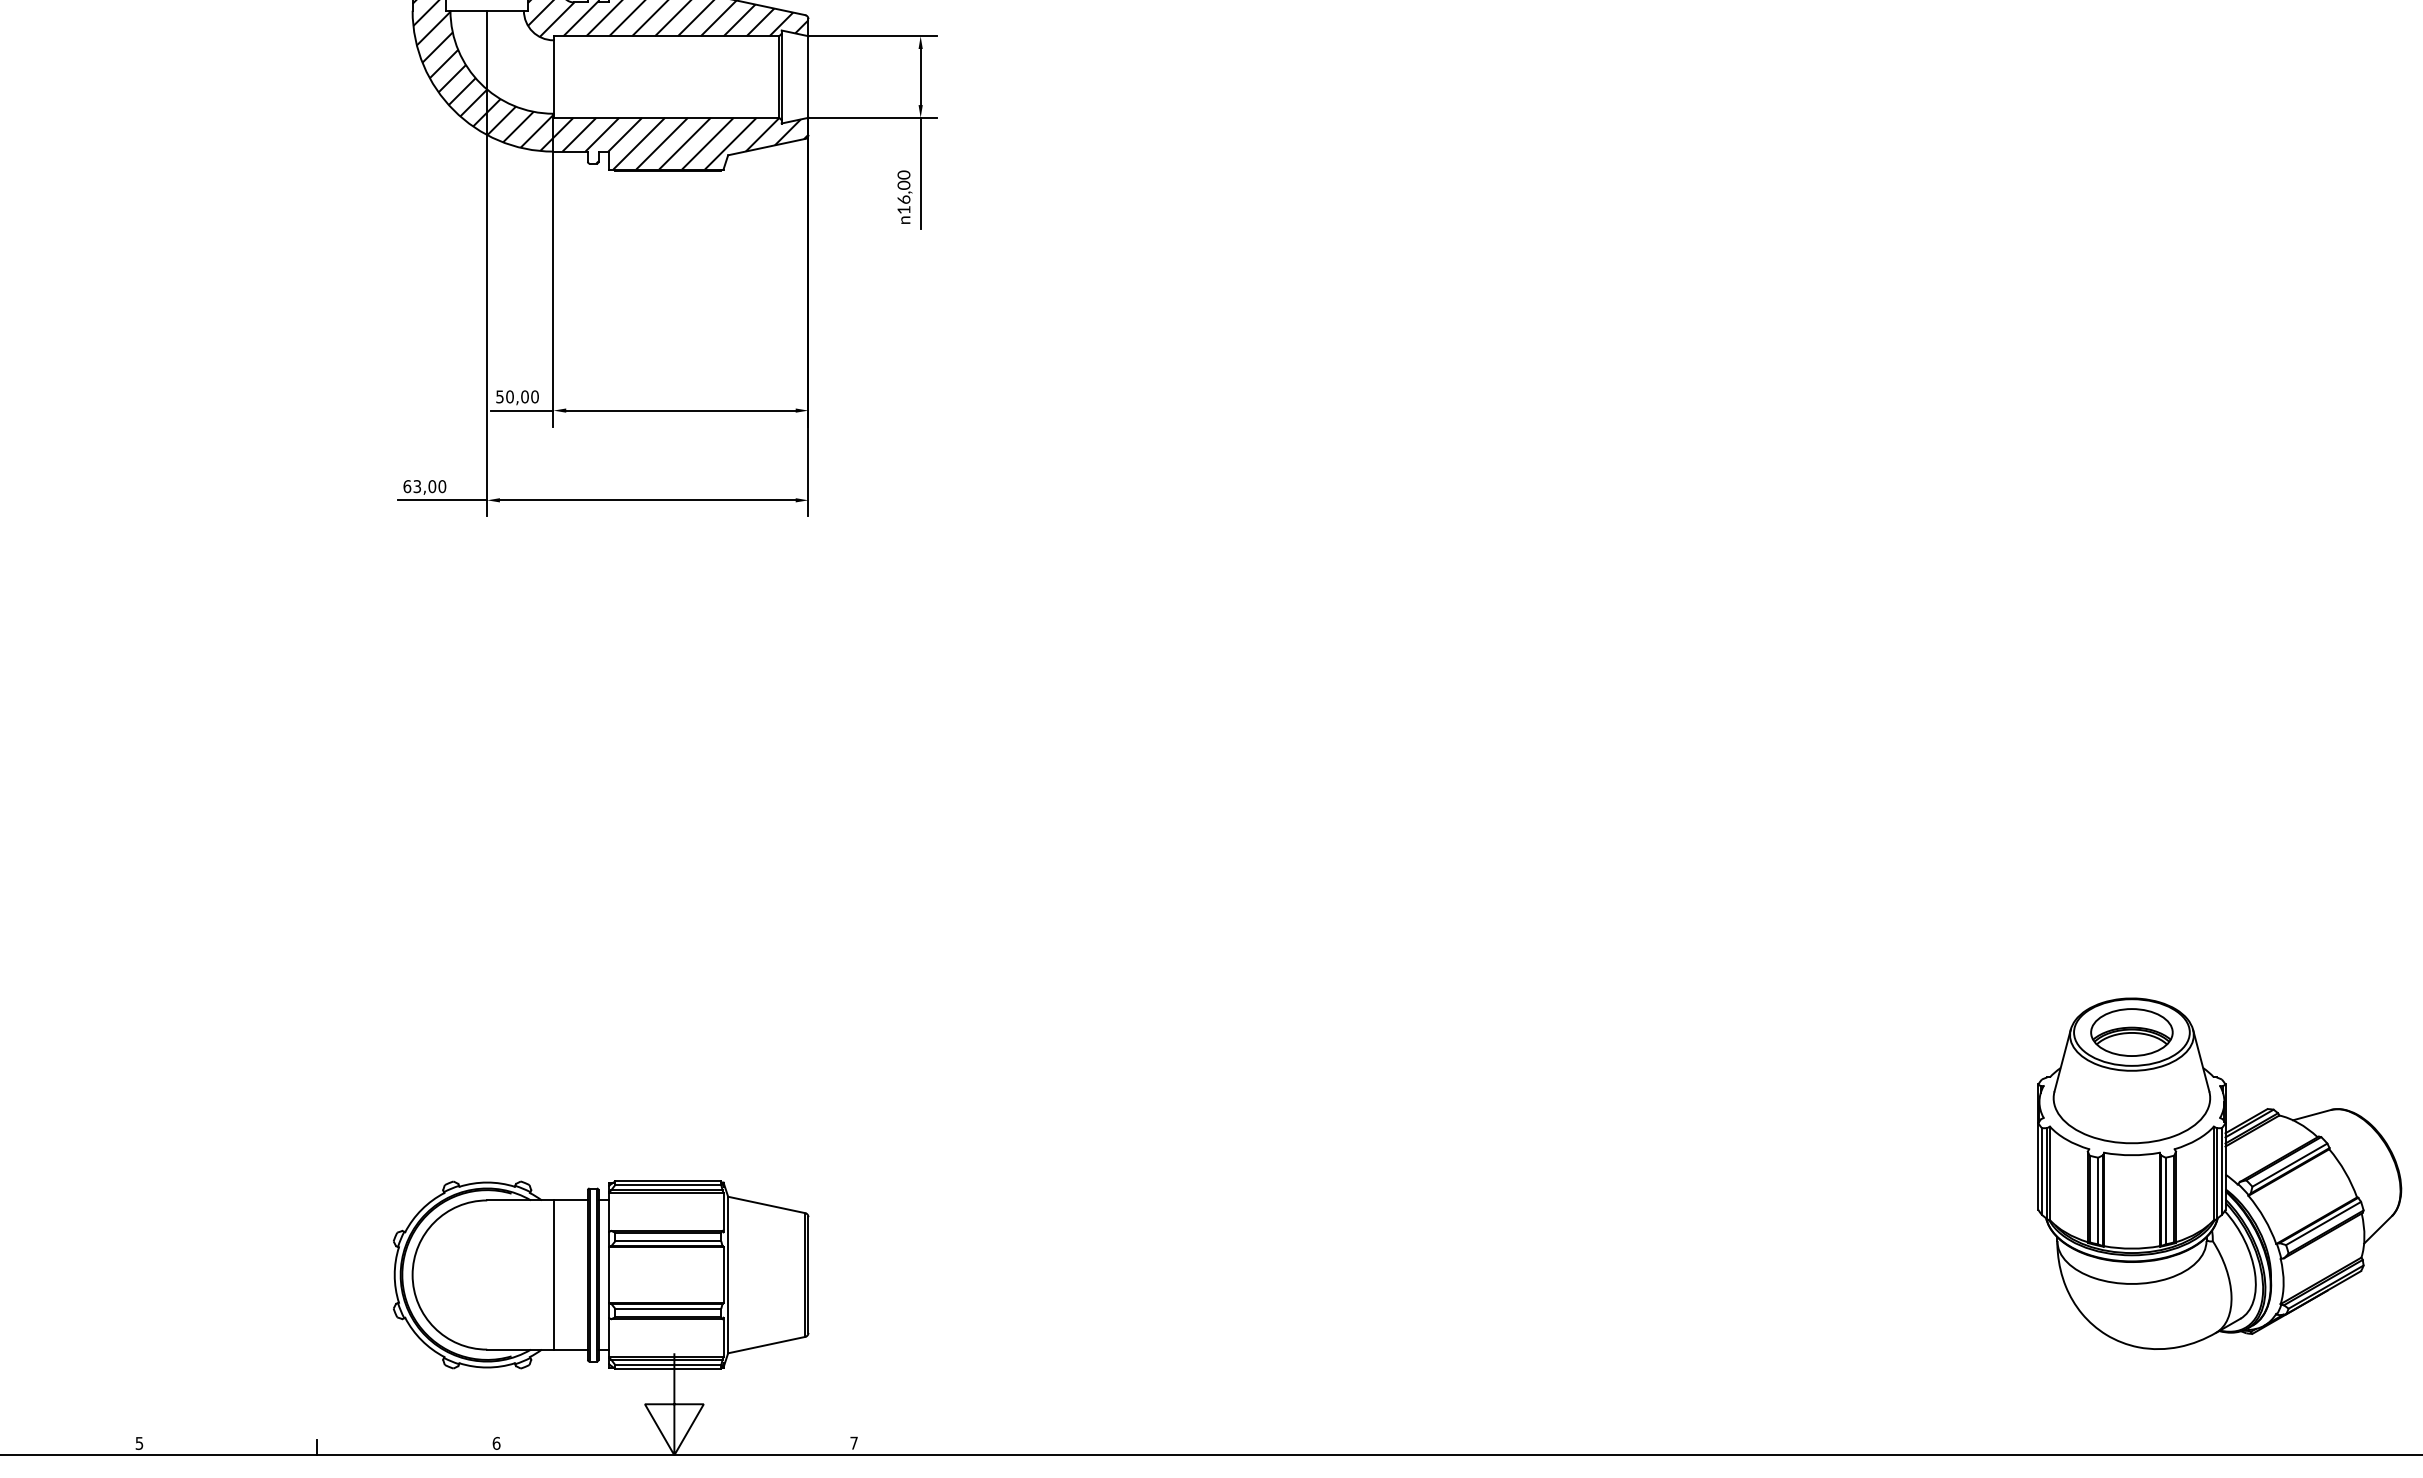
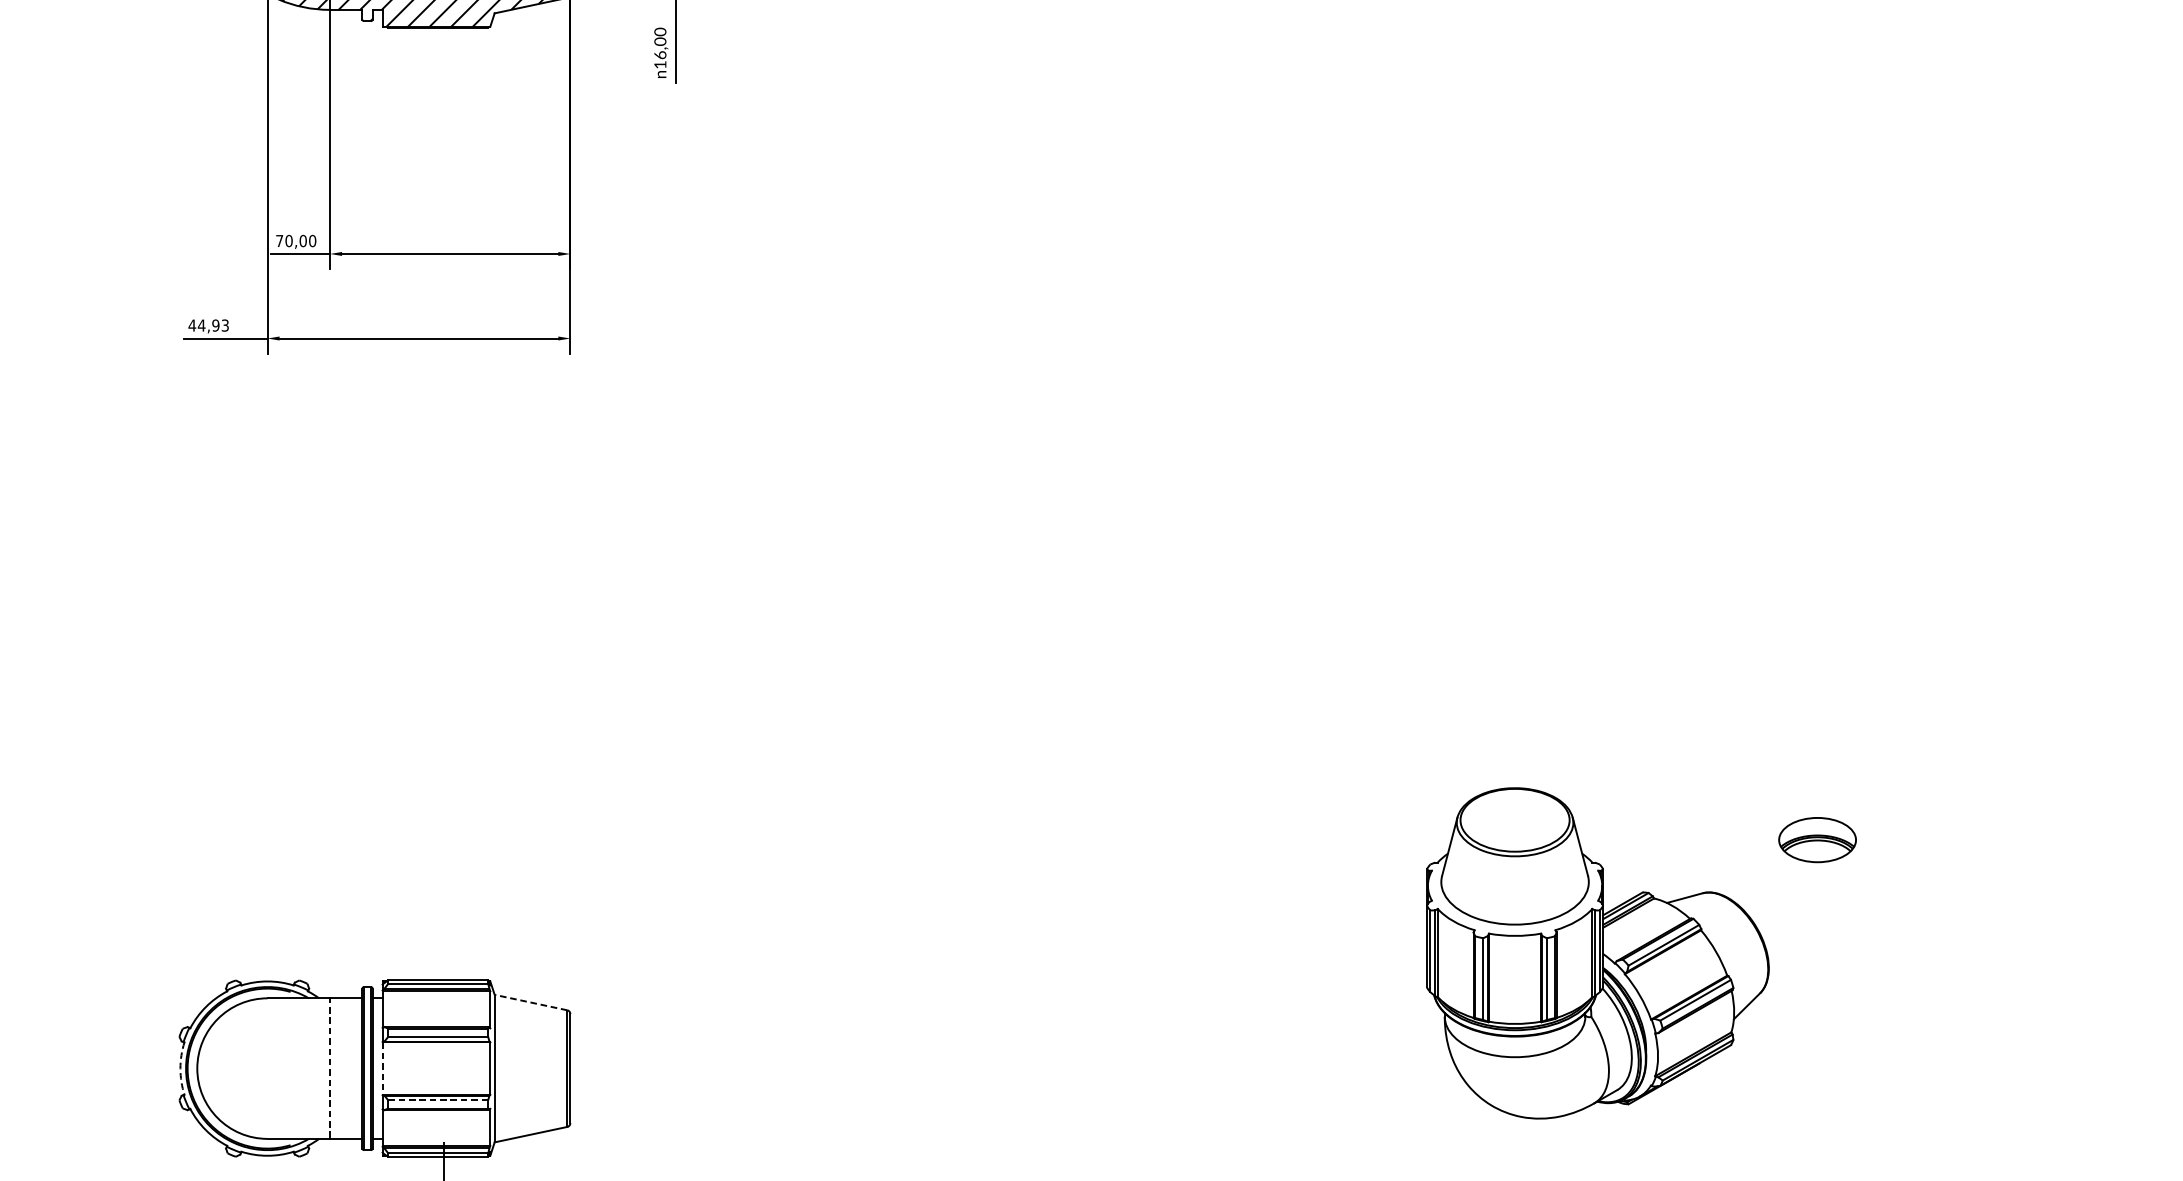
text: (499, 396) -> (279, 240), 50,00 -> 70,00
text: (424, 486) -> (208, 325), 63,00 -> 44,93
part: (2219, 1173) -> (1597, 953), moved
line: (766, 1204) -> (530, 1002), solid -> dashed
arc: (394, 1275) -> (180, 1069), solid -> dashed
line: (553, 1275) -> (330, 1069), solid -> dashed
line: (609, 1275) -> (382, 1069), solid -> dashed
line: (668, 1308) -> (438, 1100), solid -> dashed

